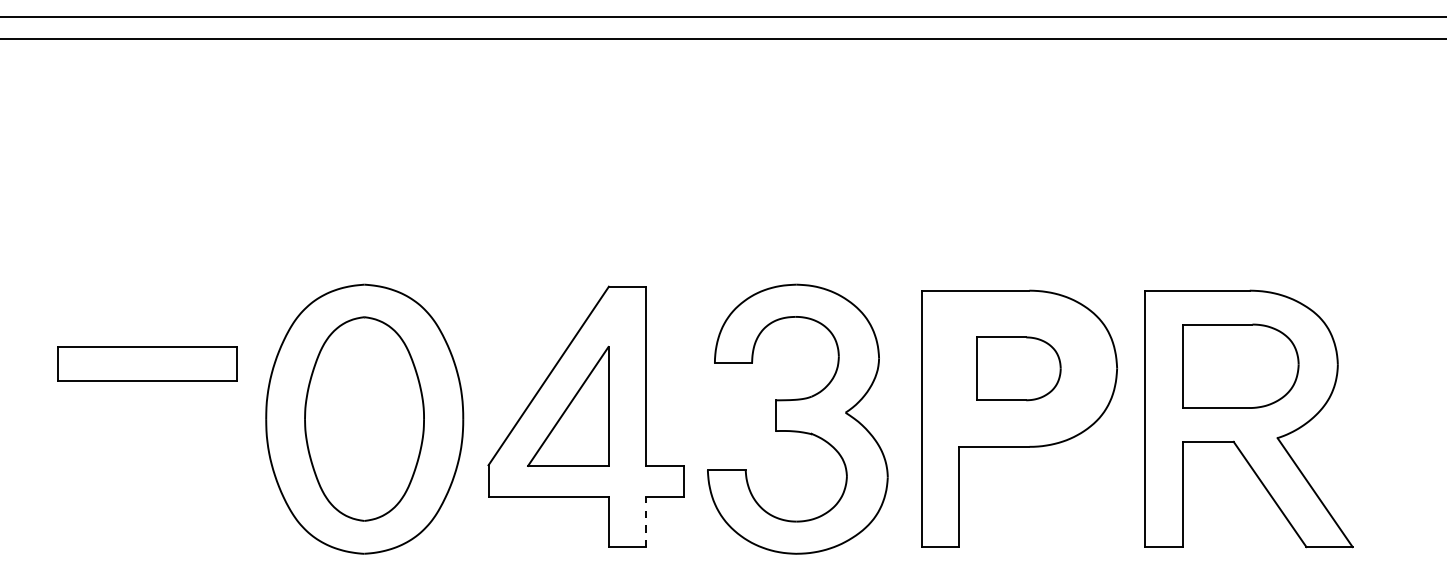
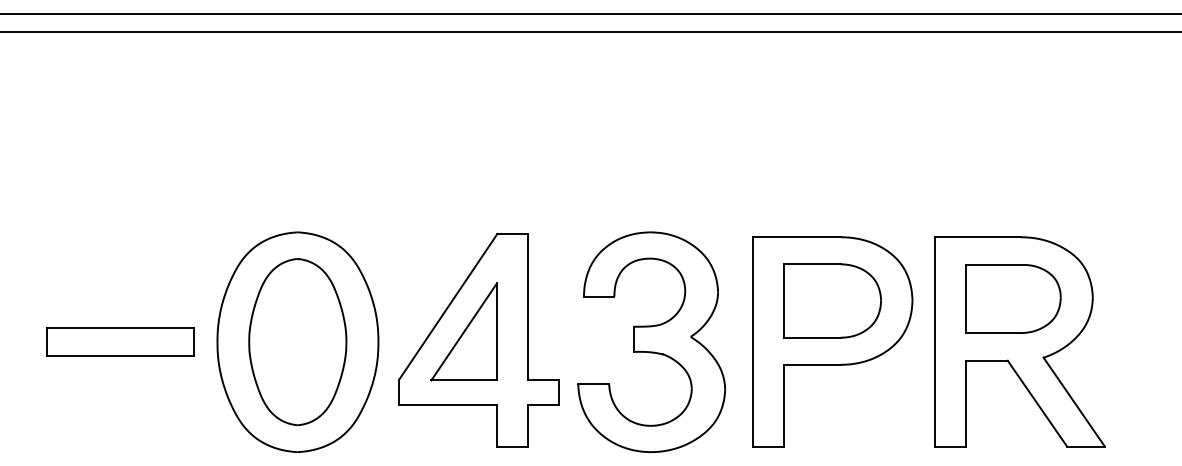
part: (147, 363) -> (120, 341), moved
part: (1018, 368) -> (831, 300), size x1.43
line: (646, 521) -> (528, 425), dashed -> solid

